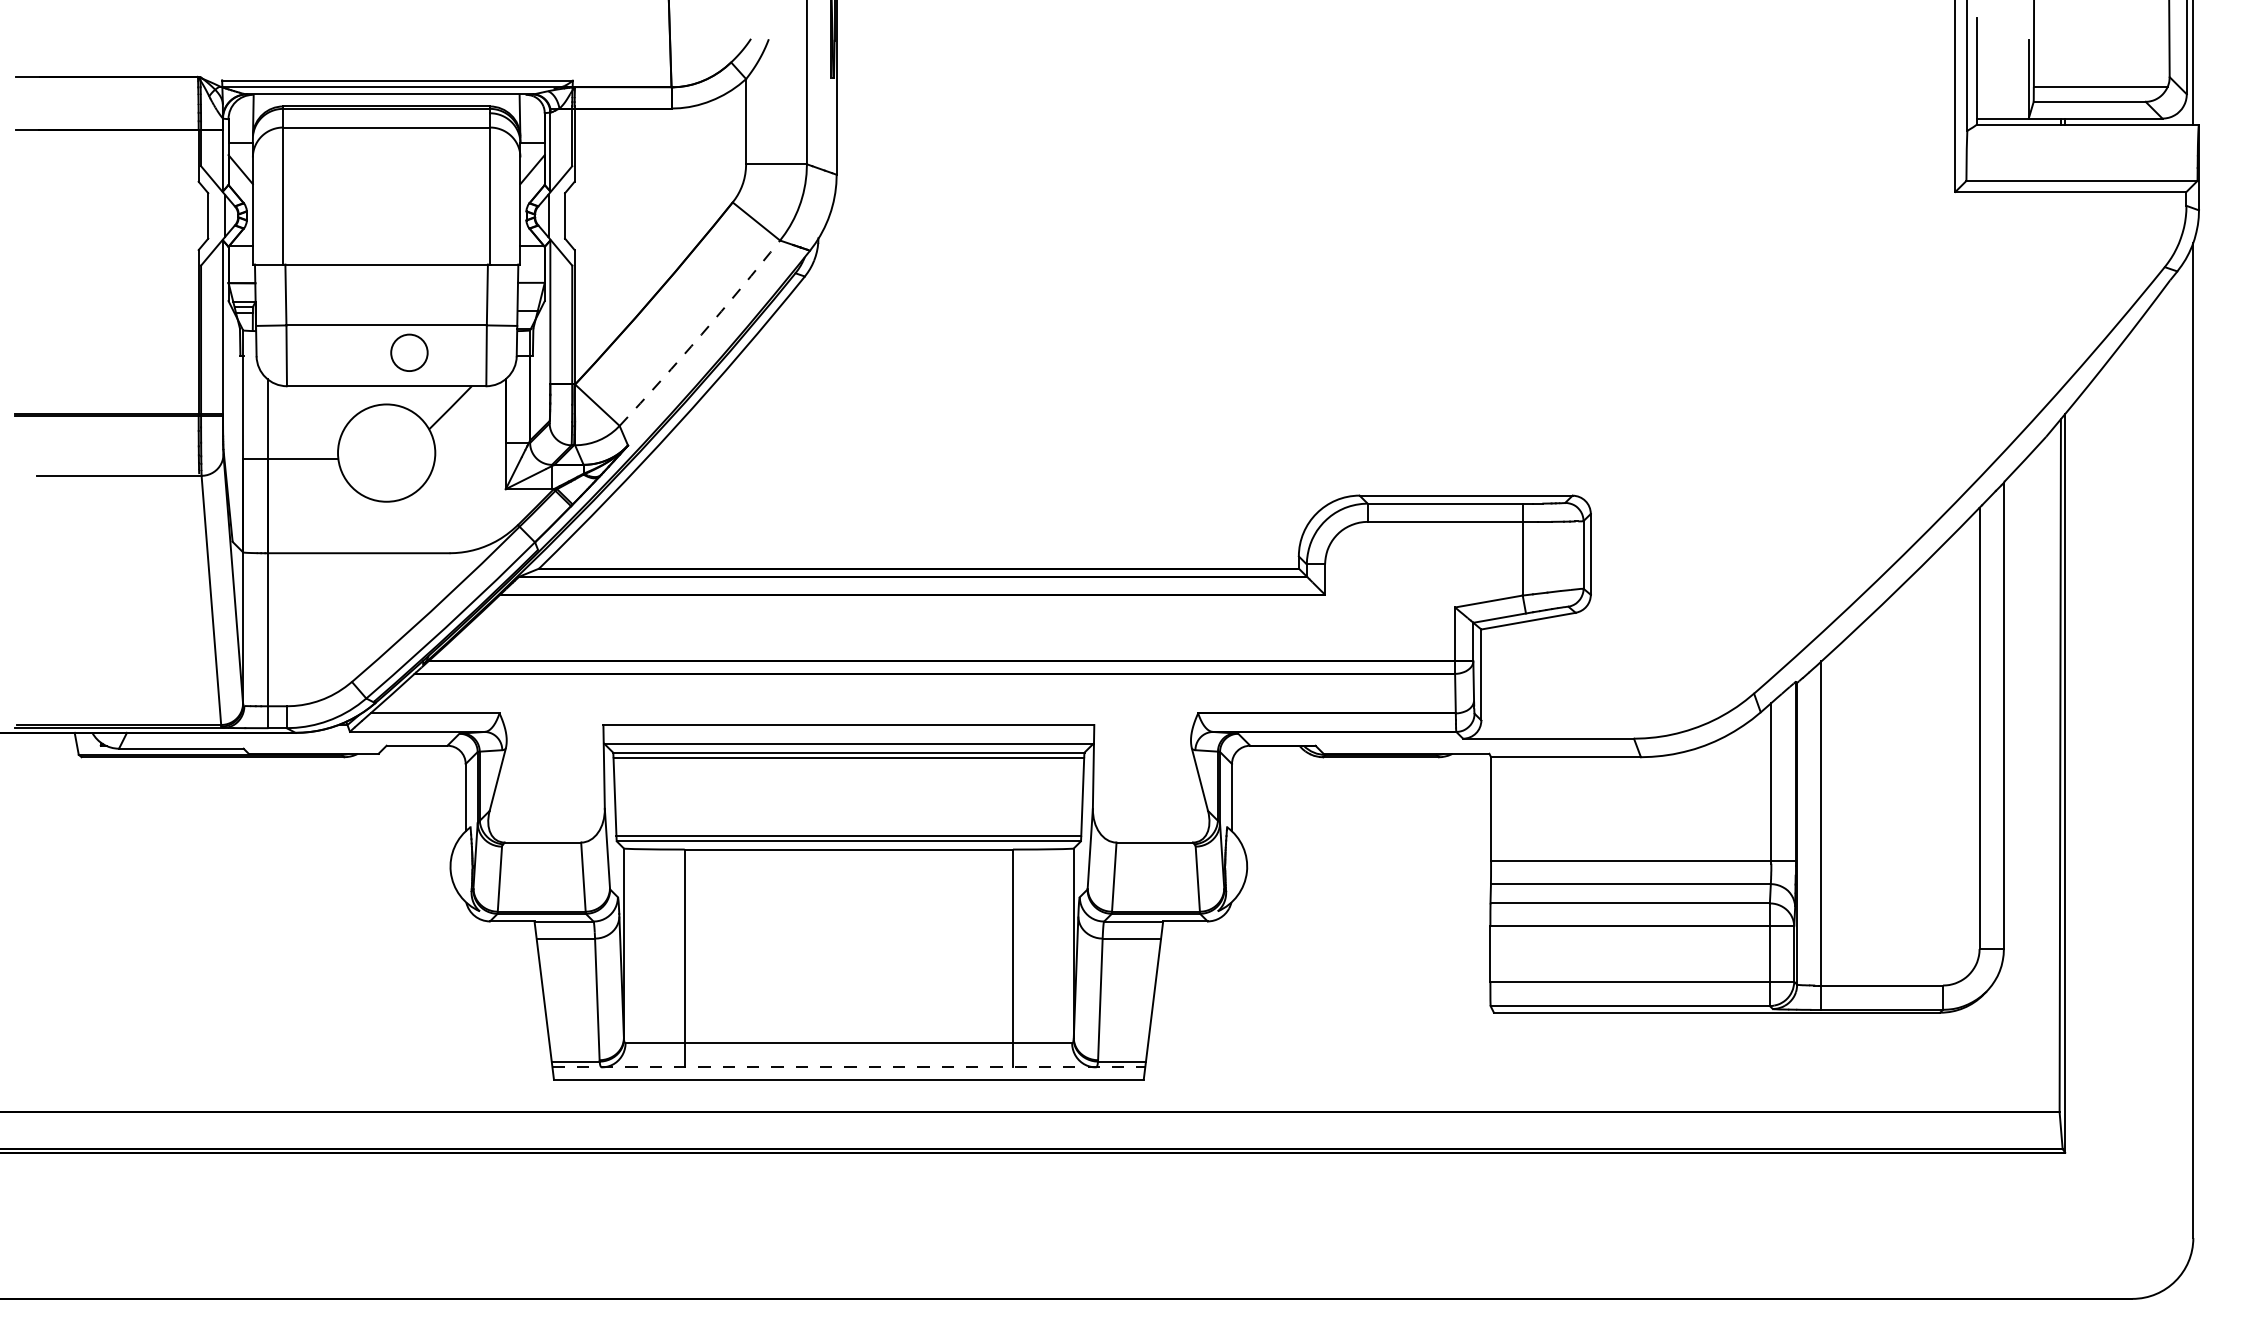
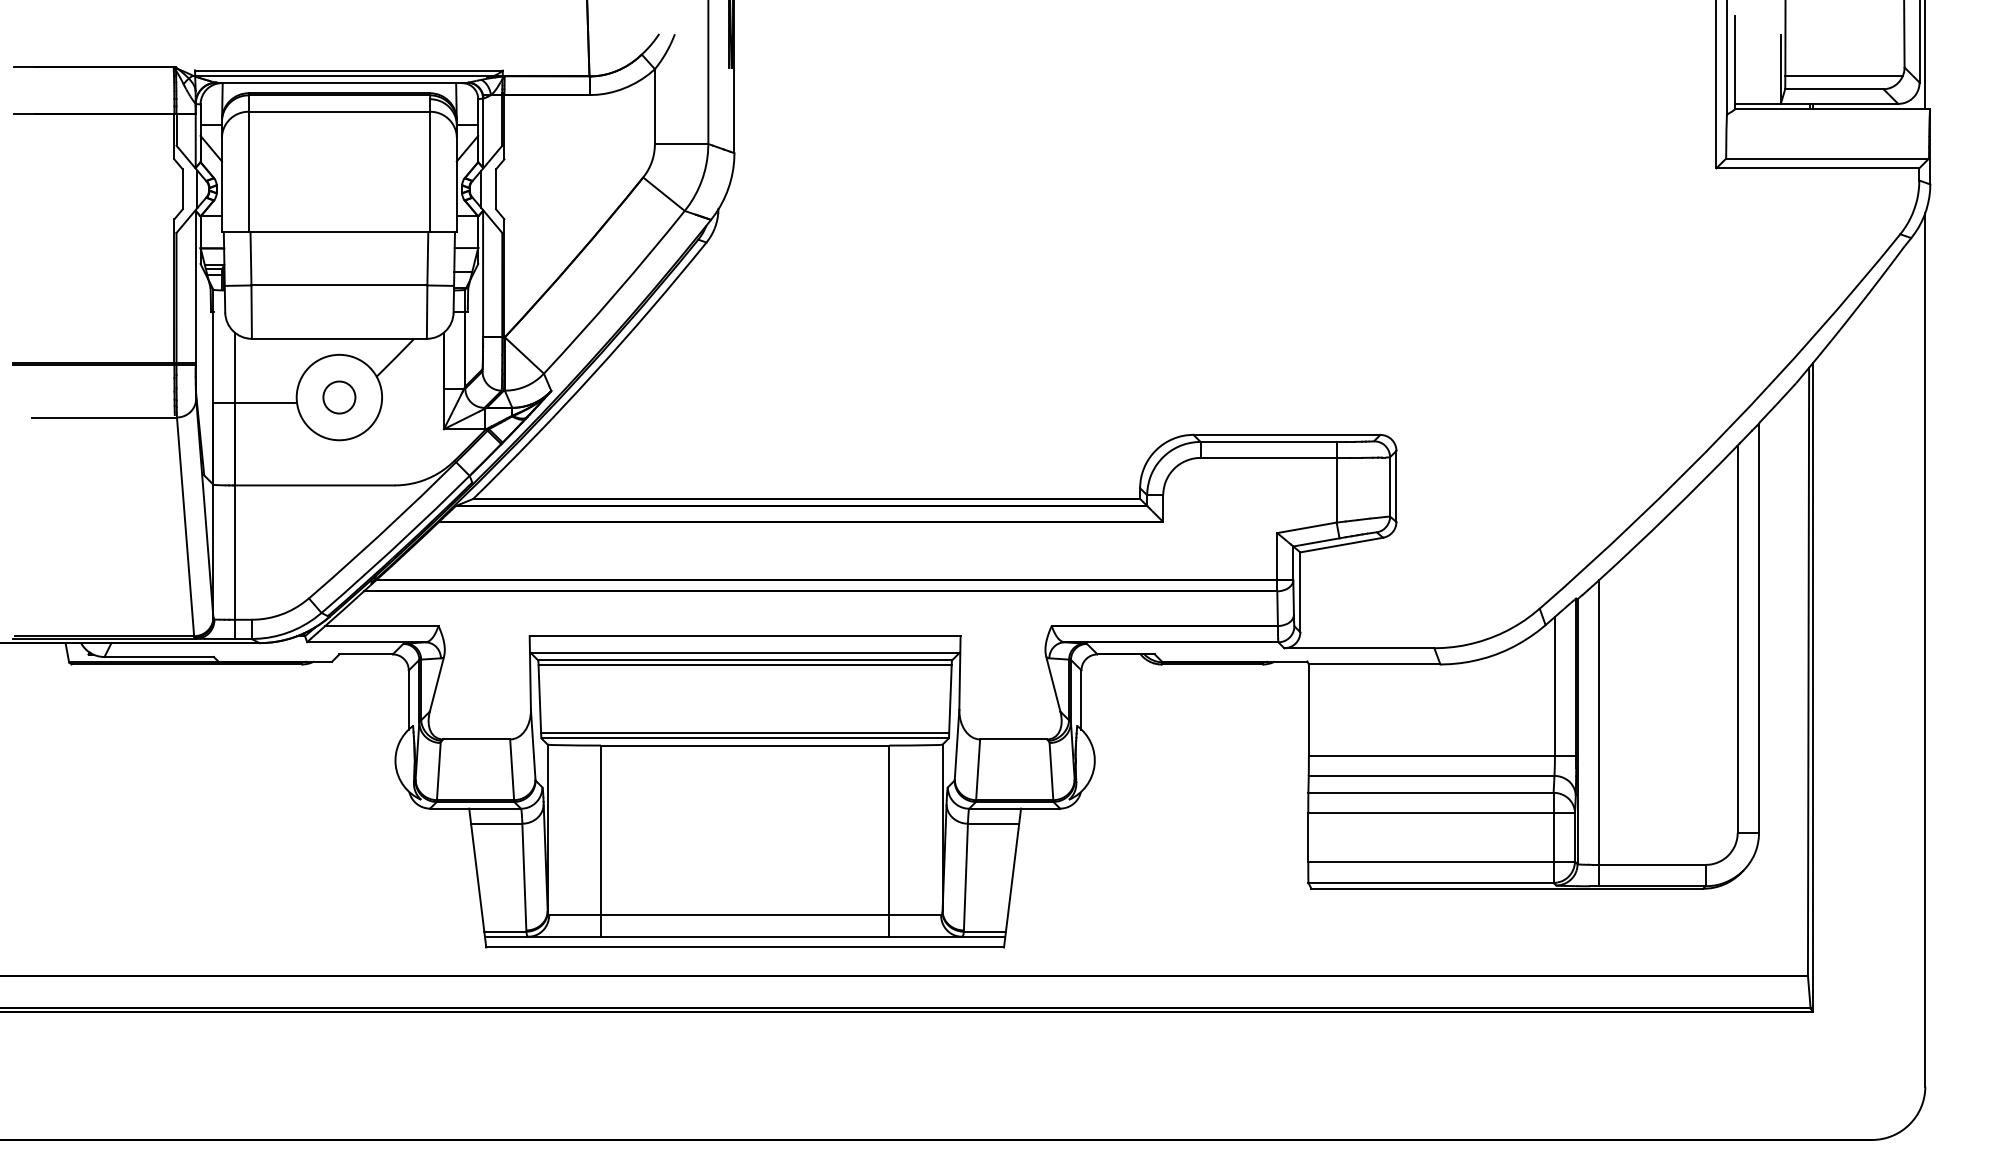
arc: (701, 334) -> (615, 293), dashed -> solid
circle: (409, 352) -> (339, 397), moved
line: (849, 1067) -> (745, 936), dashed -> solid

